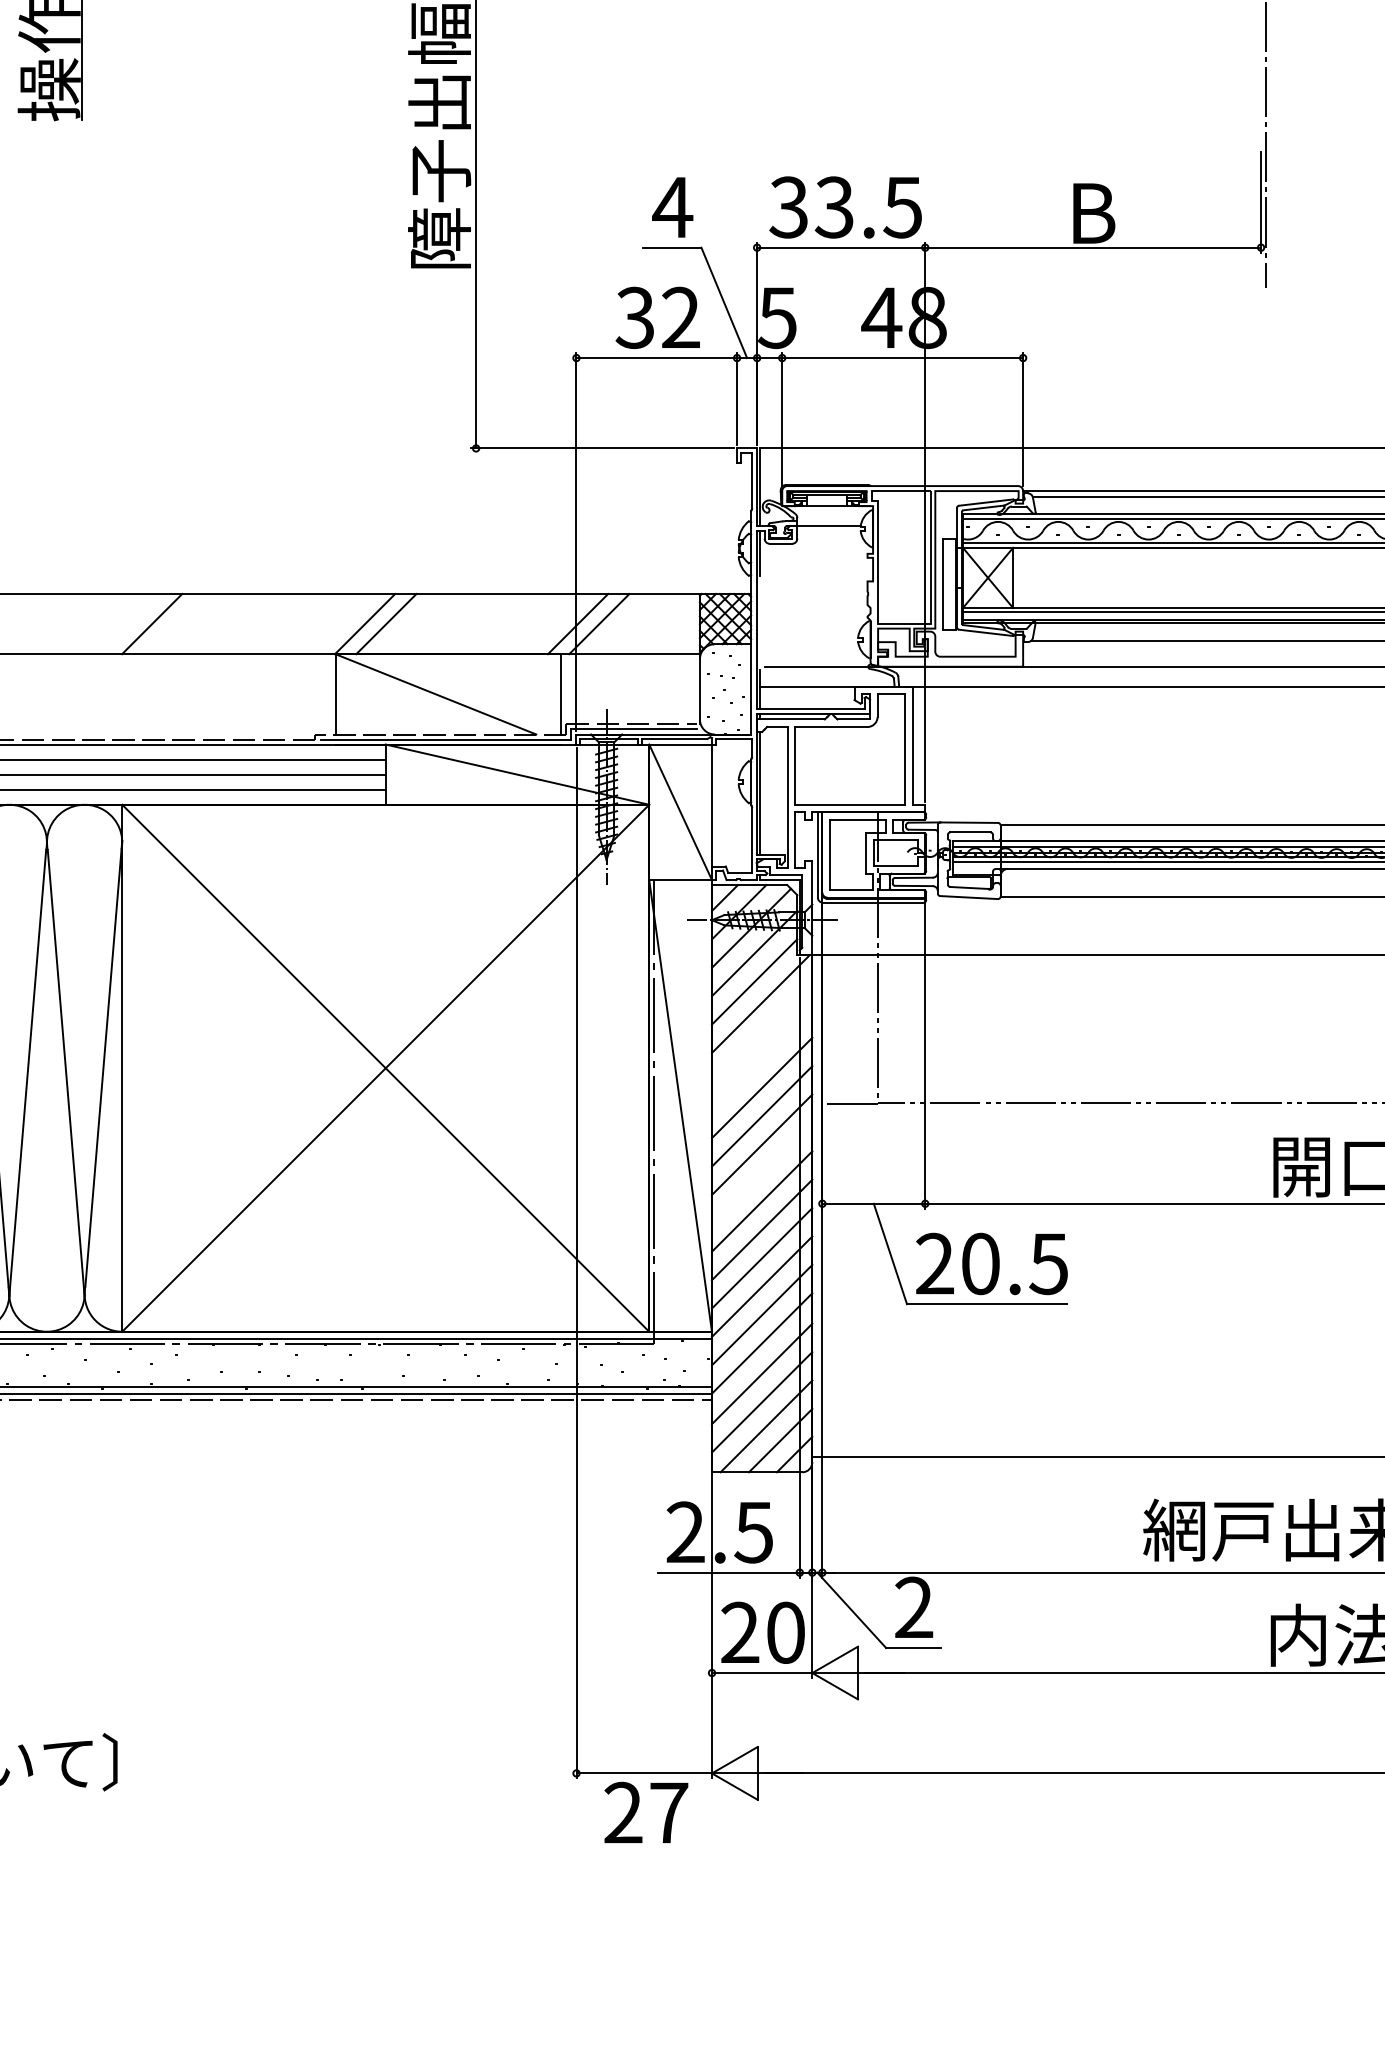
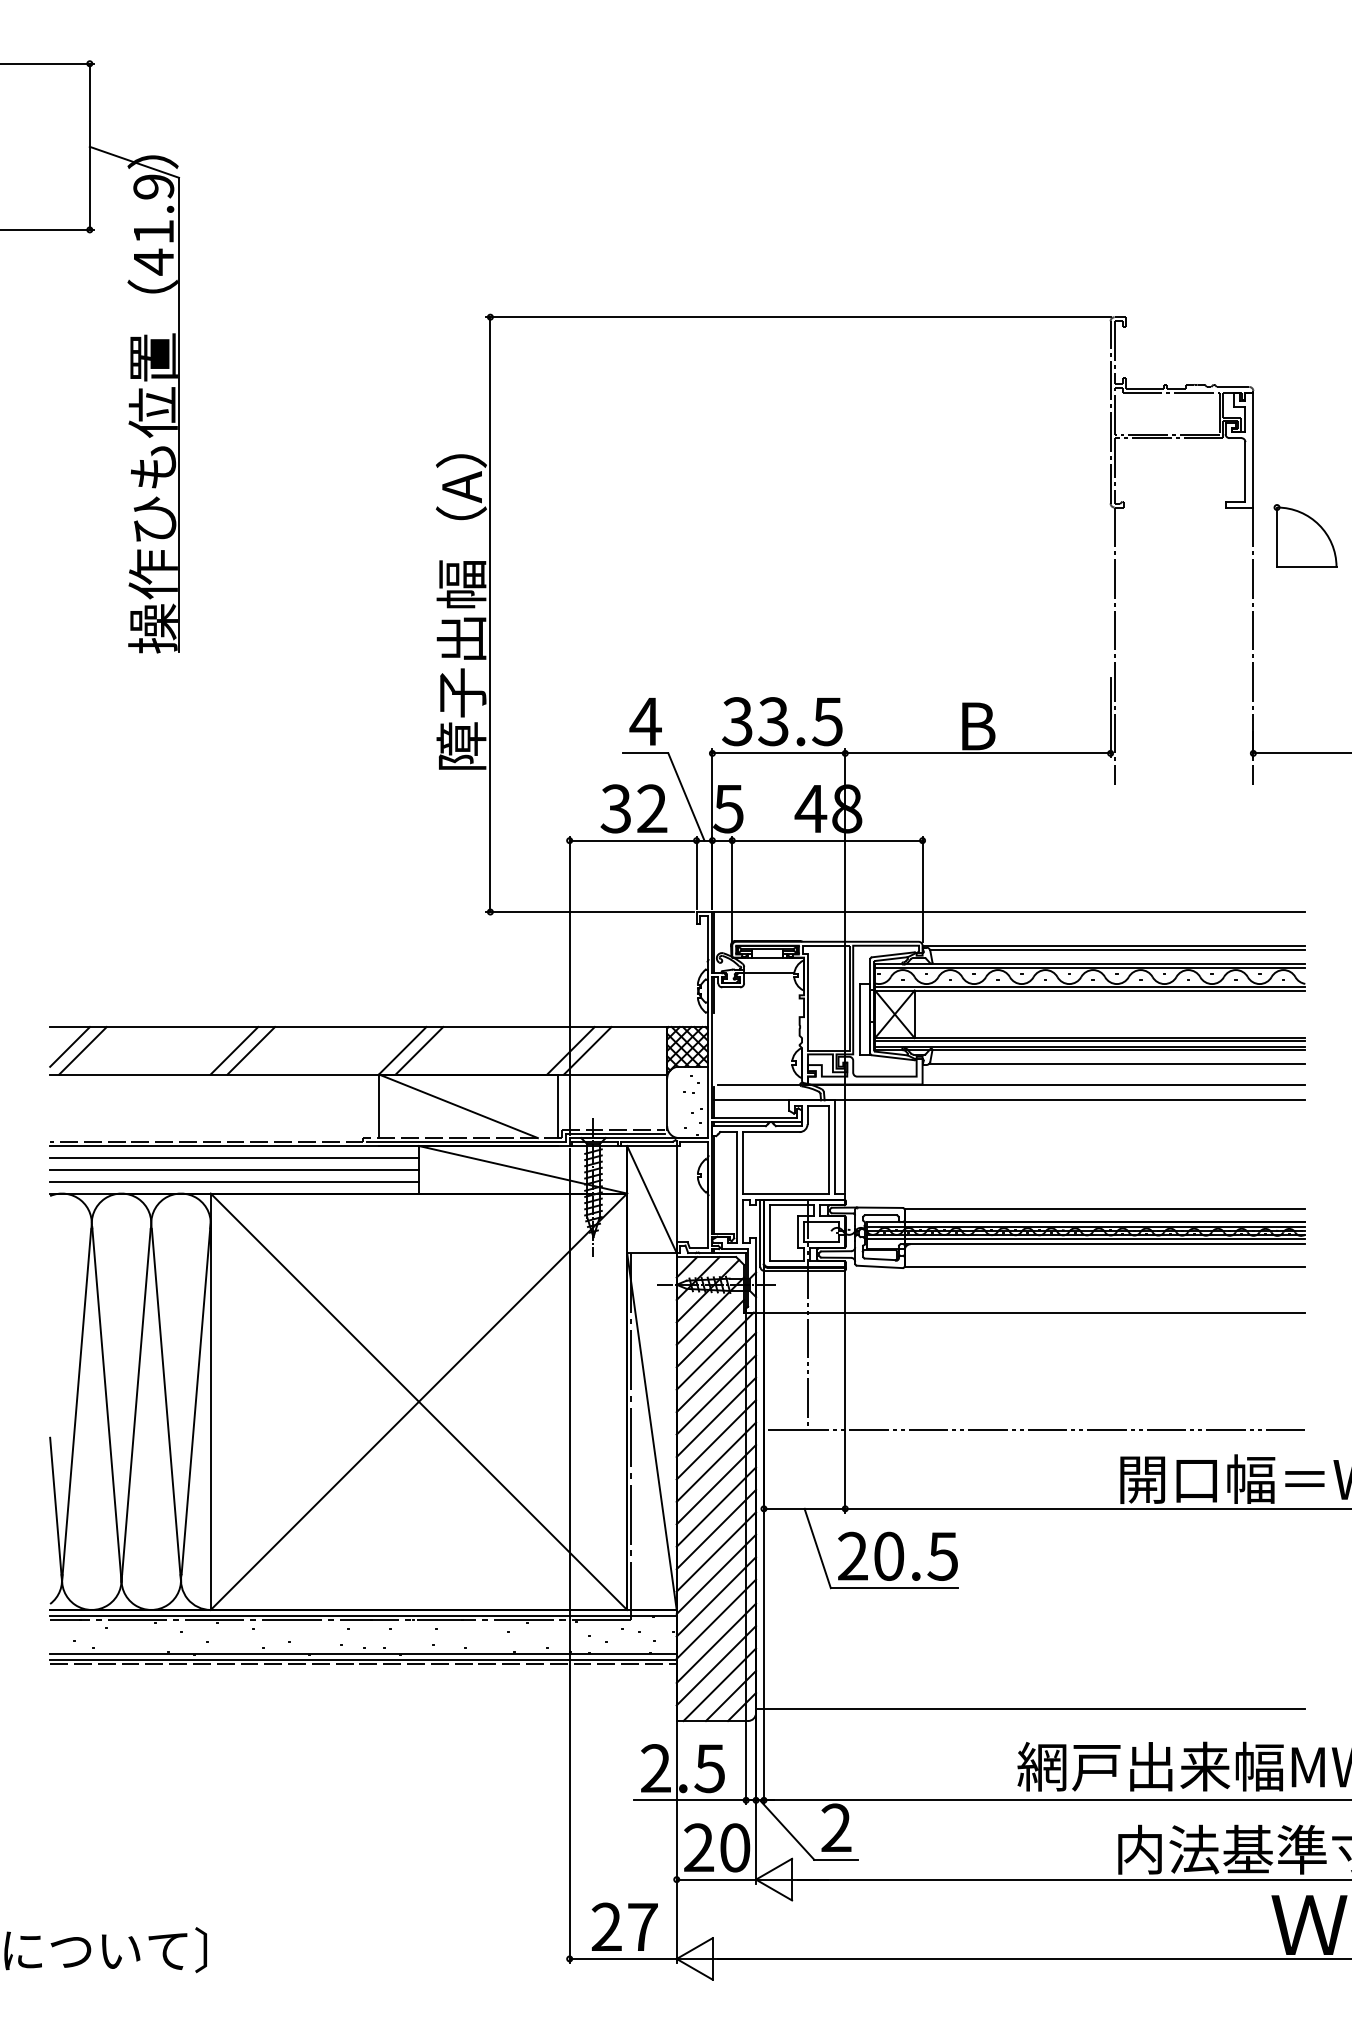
line: (173, 623) -> (251, 1050), added
line: (762, 1031) -> (716, 1372), added
line: (762, 1059) -> (716, 1394), added
line: (762, 1172) -> (716, 1484), added
text: (645, 1812) -> (624, 1926), moved

